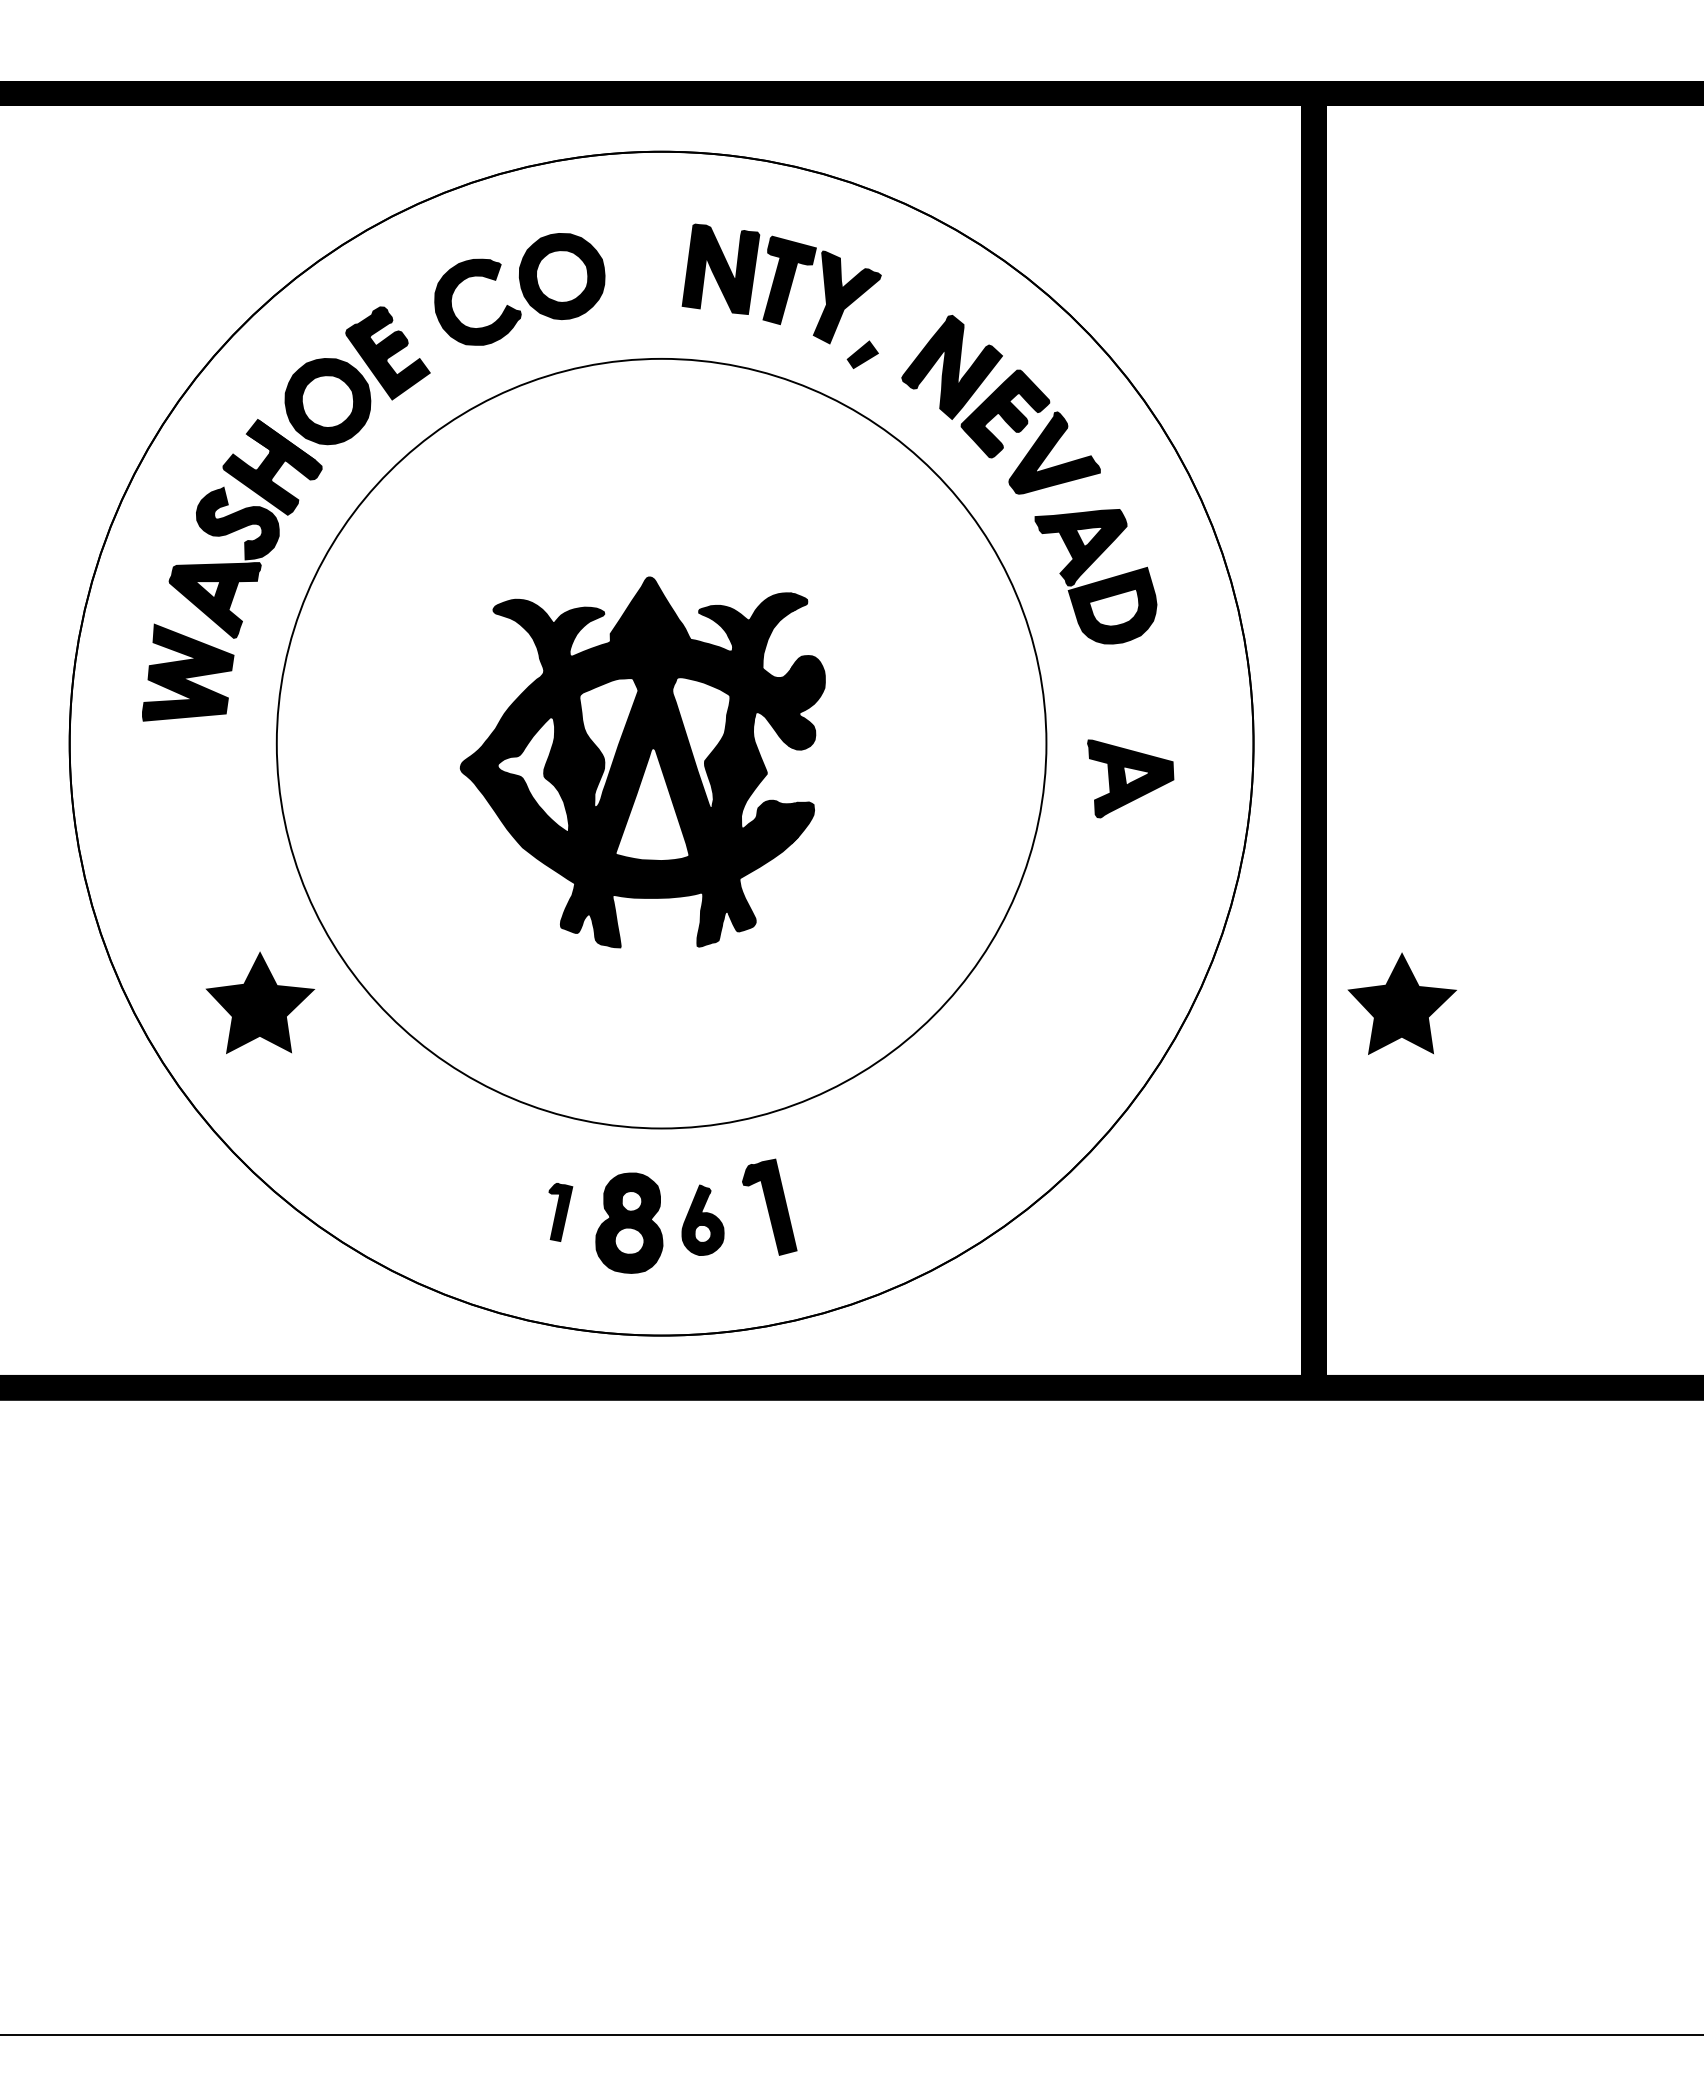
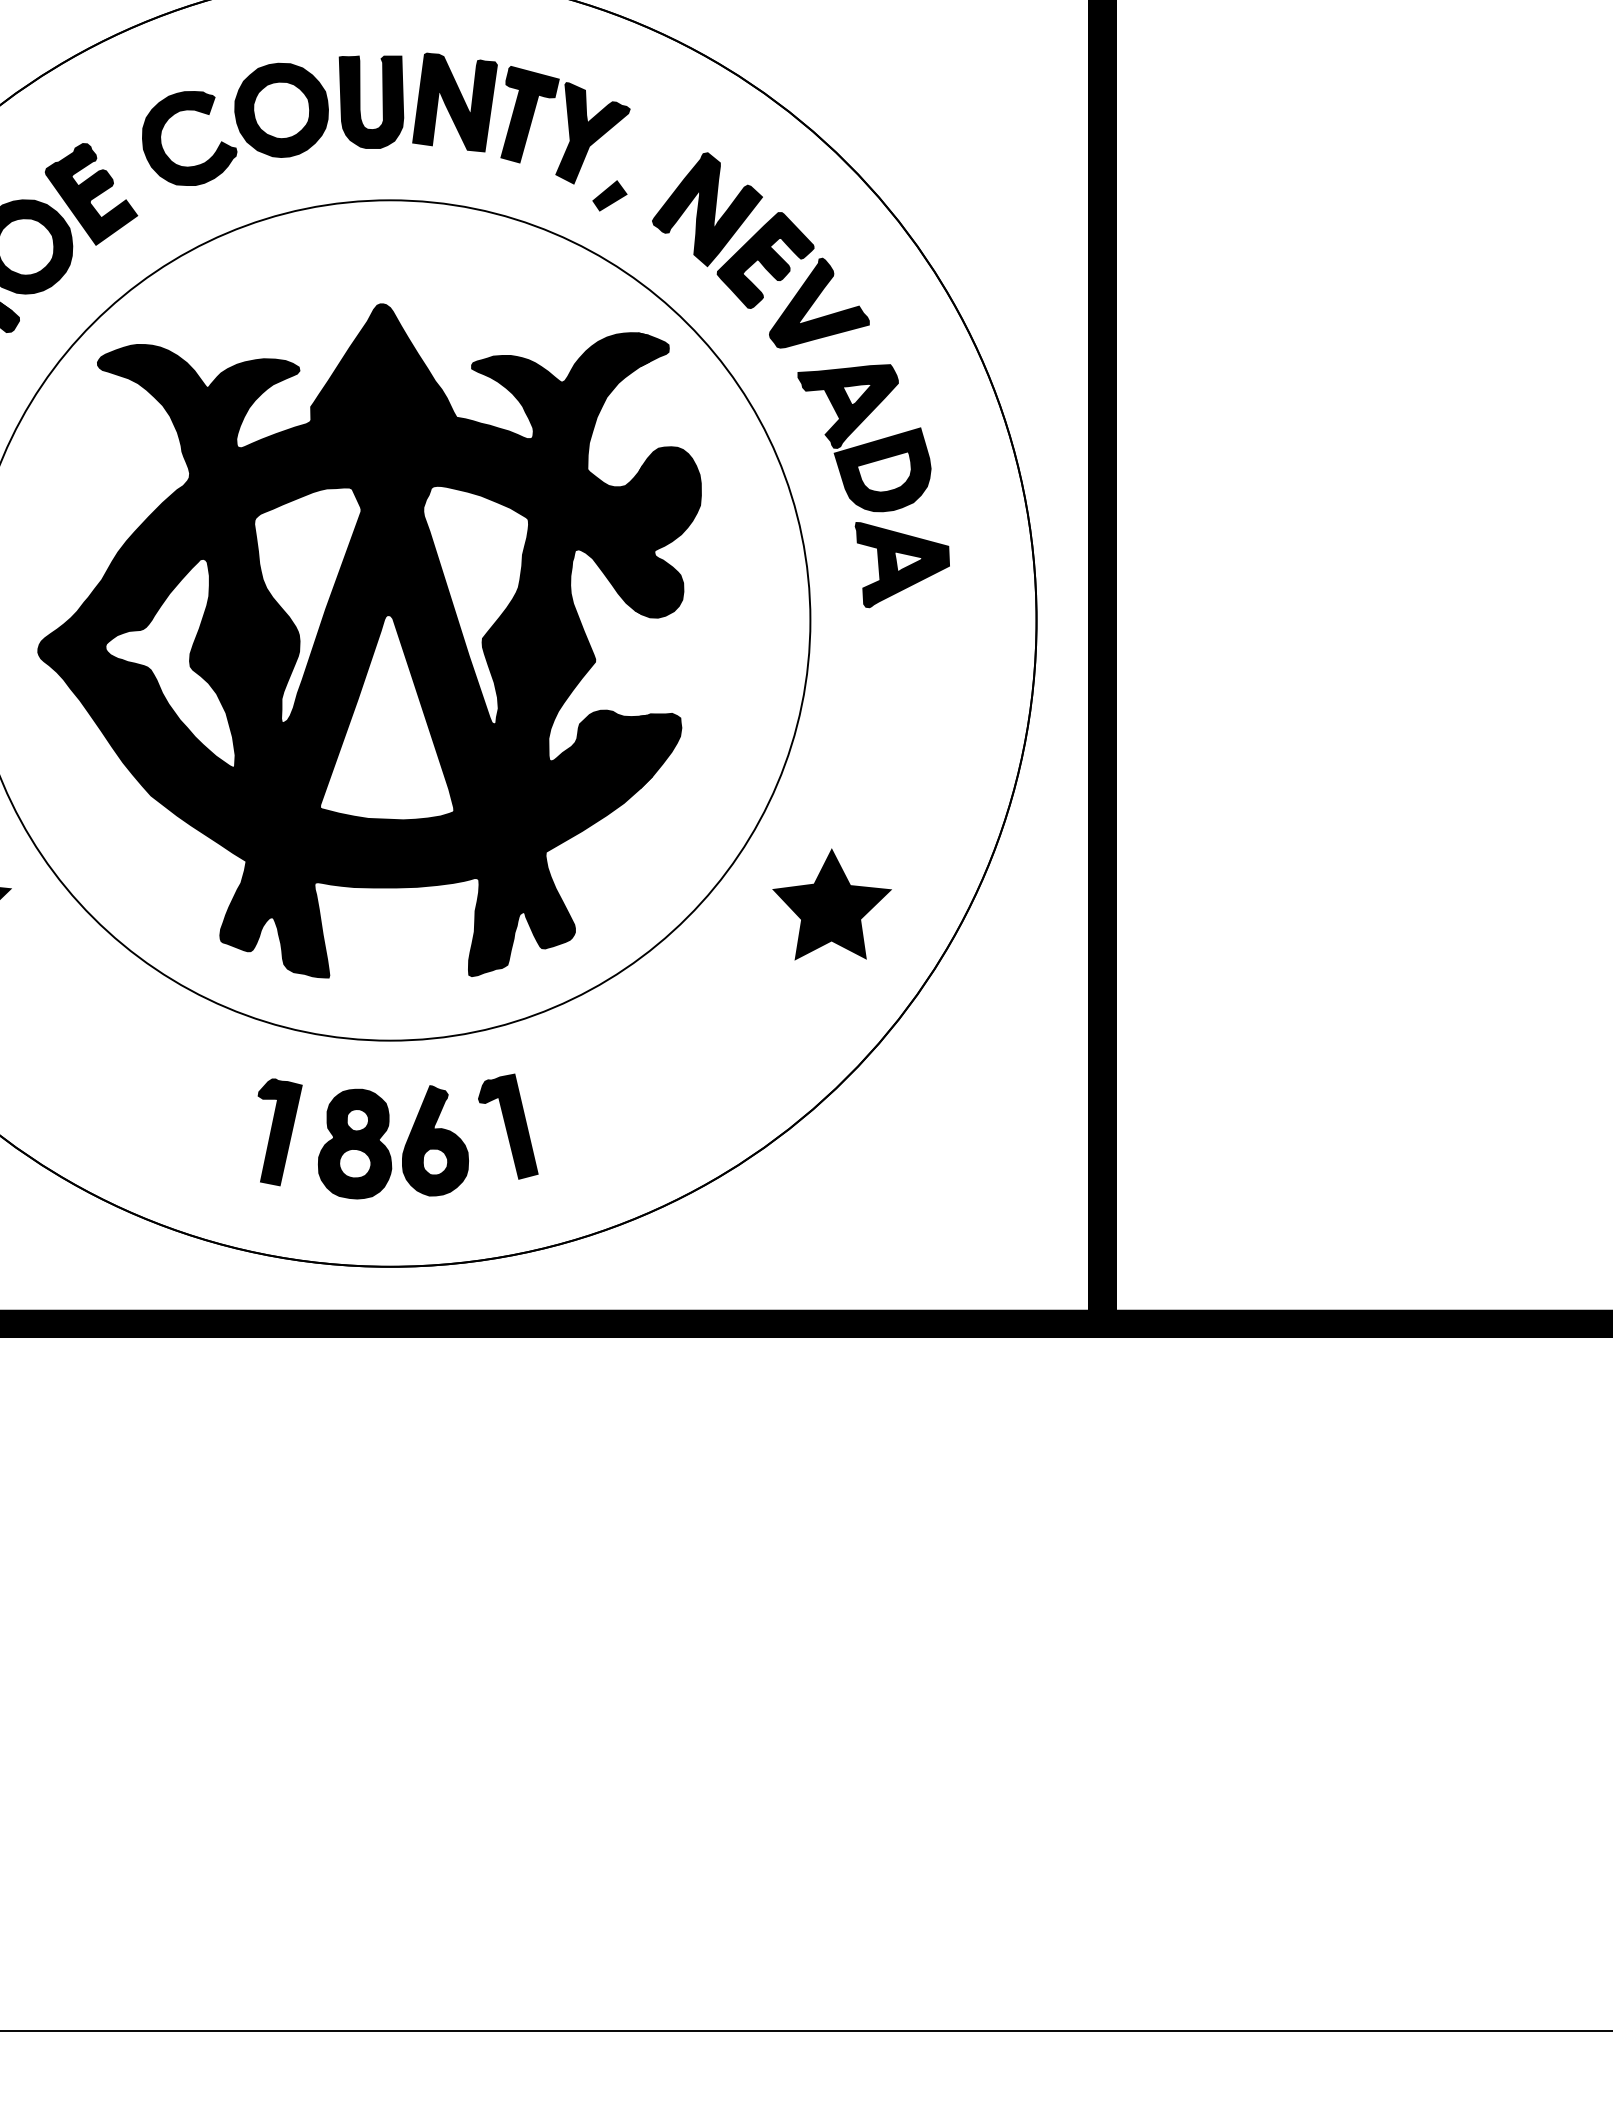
part: (634, 268) -> (360, 101), added
part: (642, 762) -> (369, 641), size x1.67
part: (1130, 778) -> (902, 564), moved
part: (1401, 1003) -> (831, 904), moved
part: (560, 1212) -> (279, 1132), size x1.67
part: (702, 1220) -> (434, 1141), size x1.43

